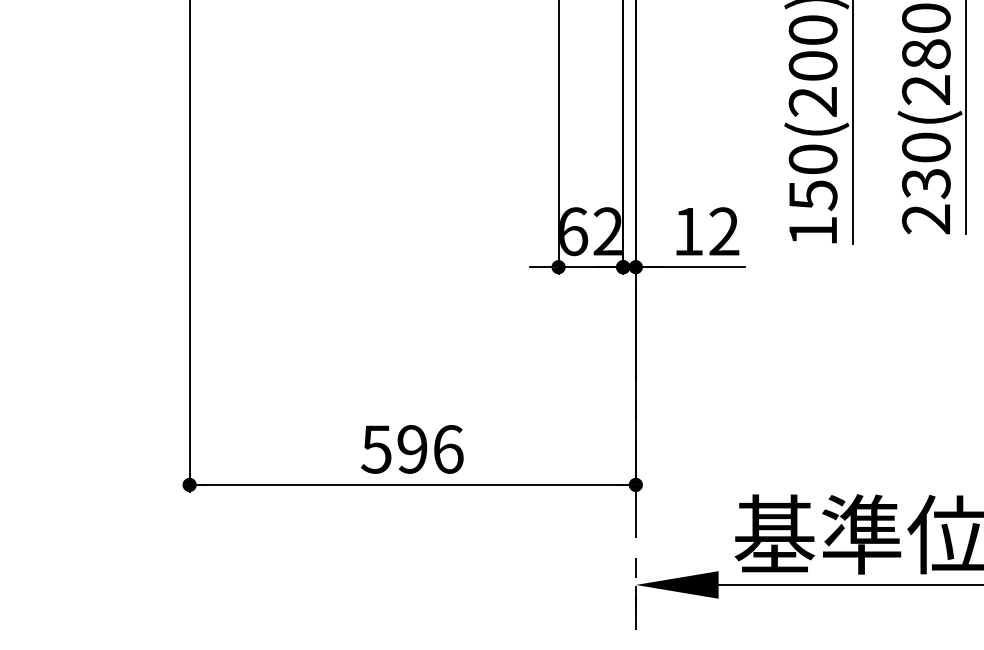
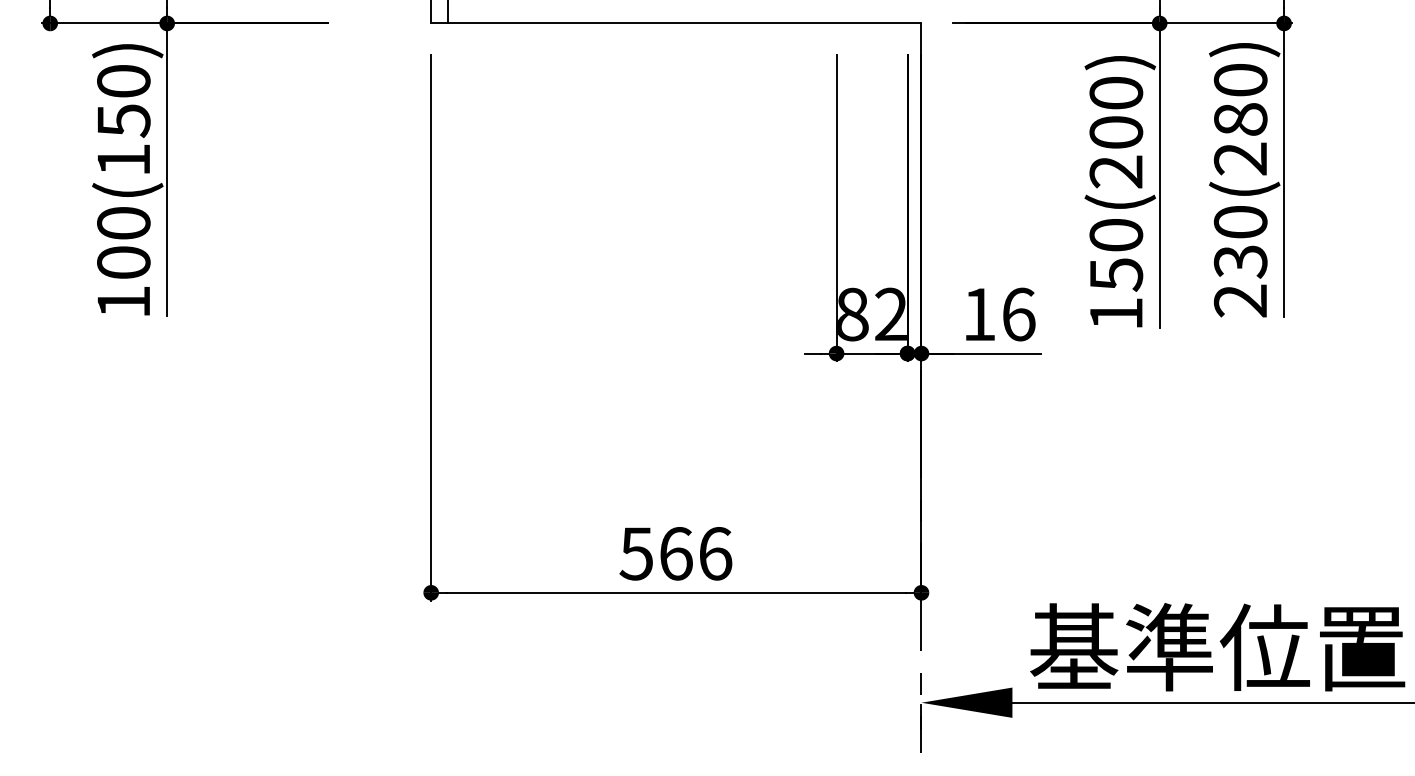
text: (573, 231) -> (853, 314), 62 -> 82
text: (724, 231) -> (1018, 314), 12 -> 16
text: (411, 449) -> (675, 553), 596 -> 566

